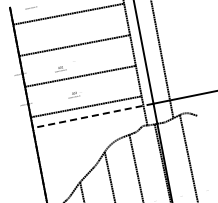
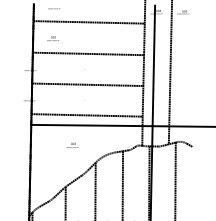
text: (59, 69) -> (52, 38), moved
text: (73, 94) -> (72, 144), moved
line: (92, 115) -> (91, 125), dashed -> solid

